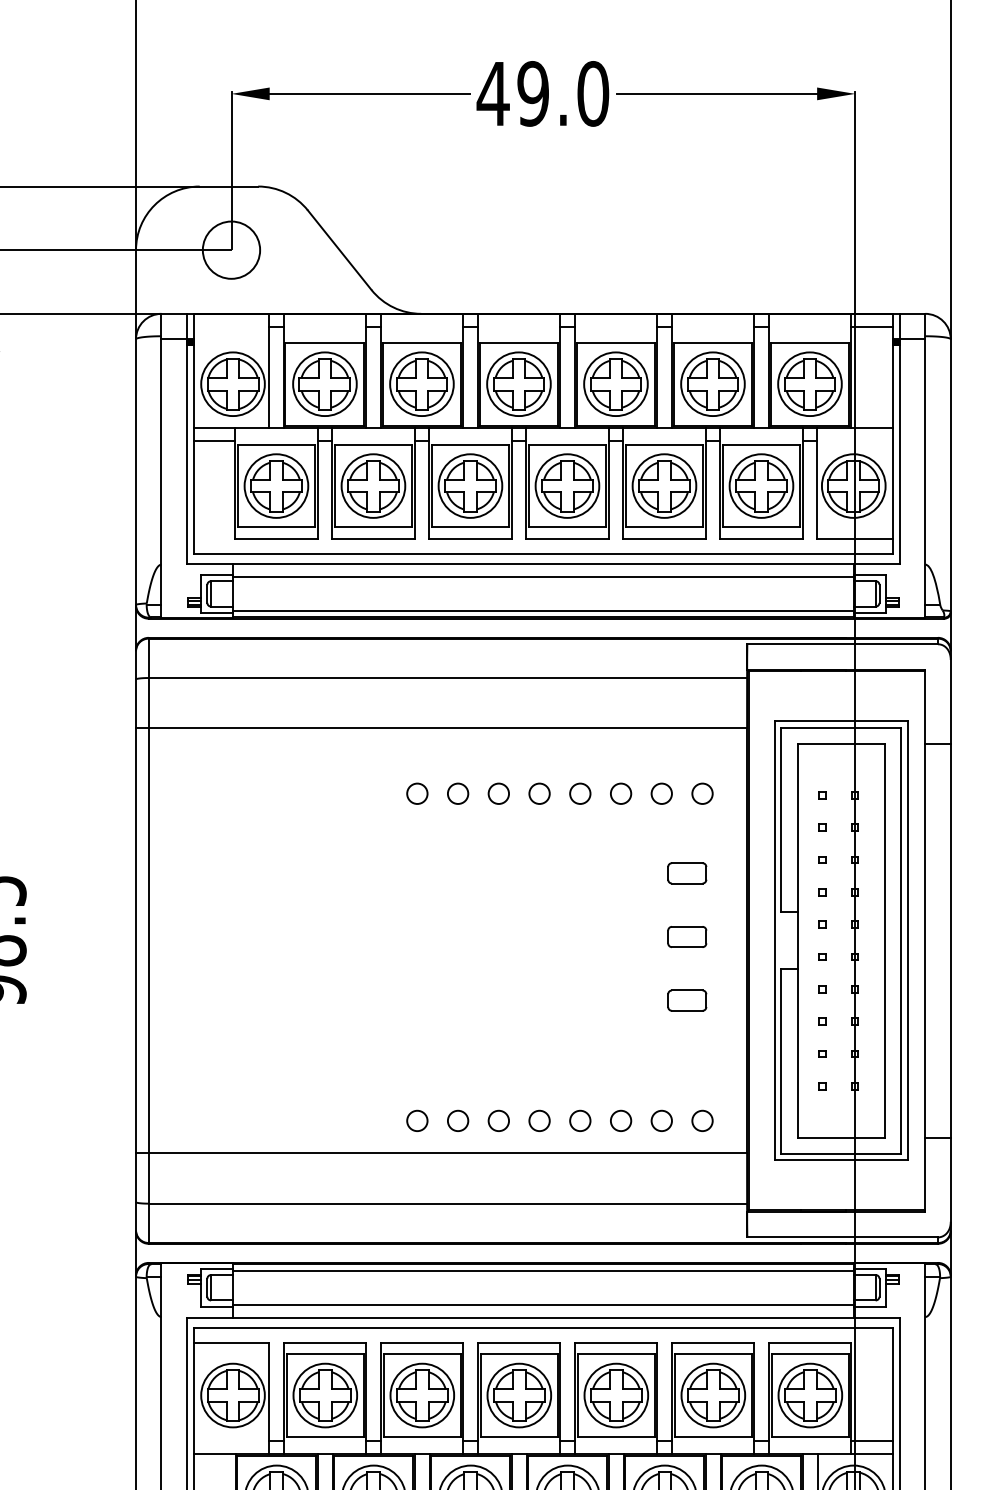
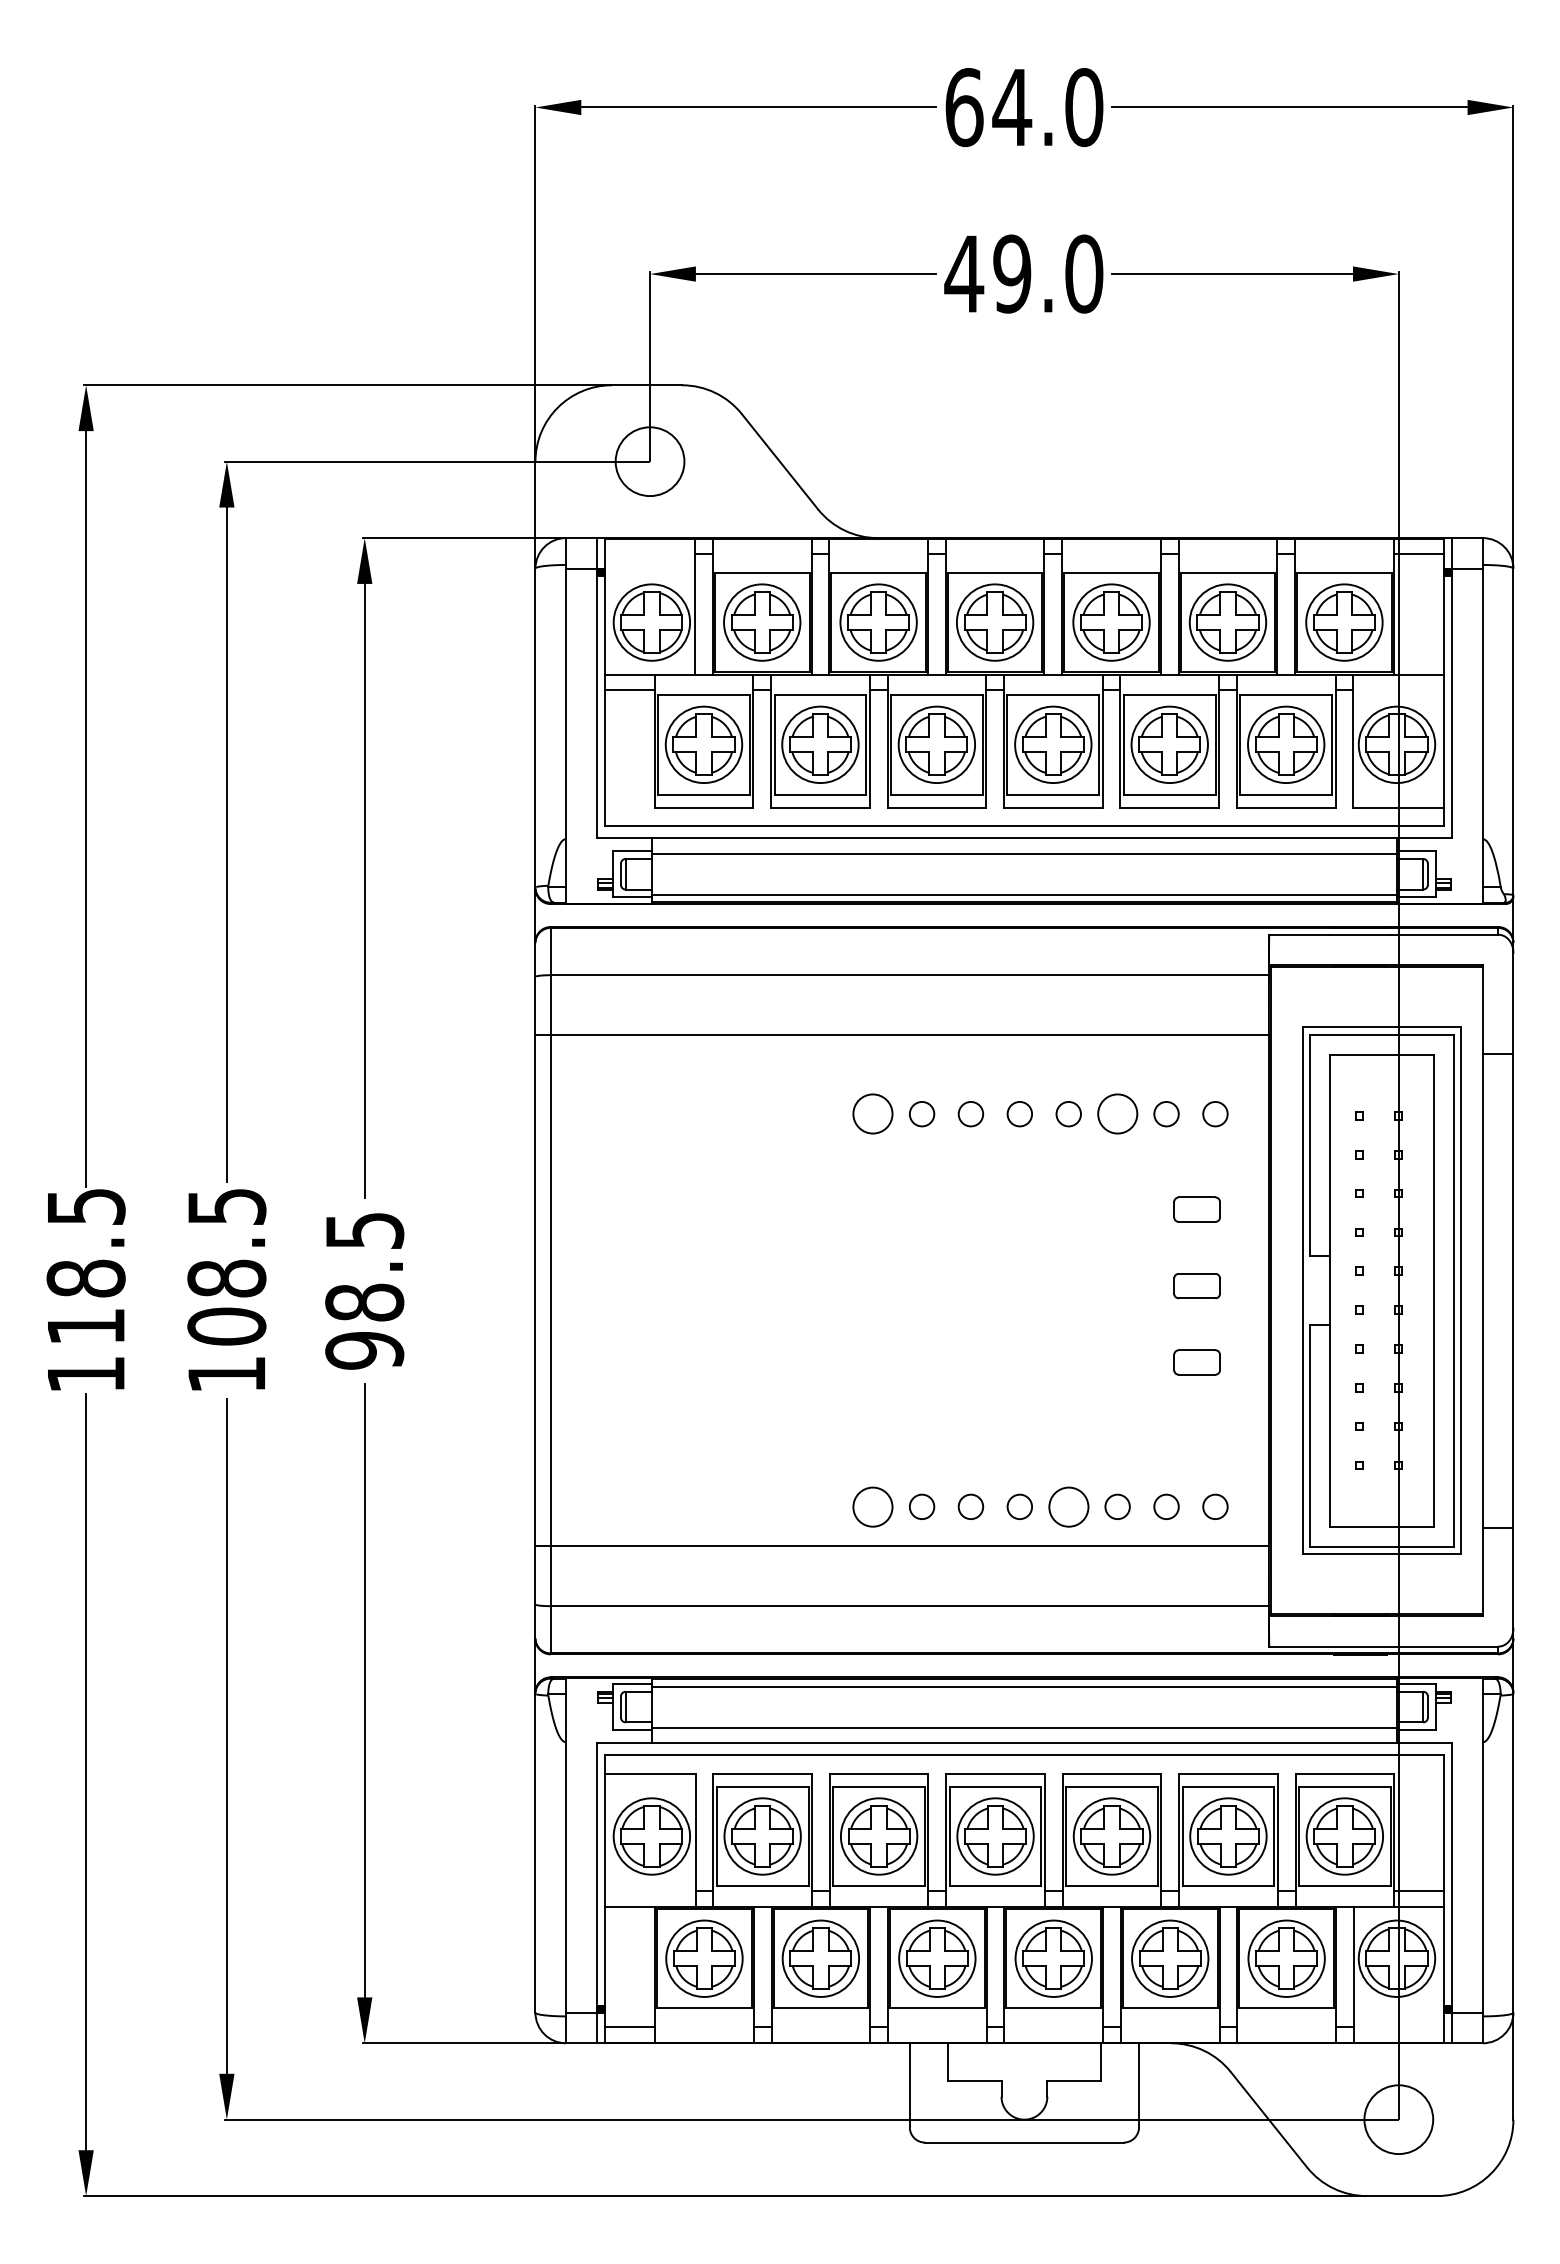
circle: (417, 794) -> (873, 1114), size x1.6
circle: (620, 794) -> (1117, 1114), size x1.6
circle: (417, 1120) -> (873, 1506), size x1.6
circle: (580, 1120) -> (1068, 1506), size x1.6

